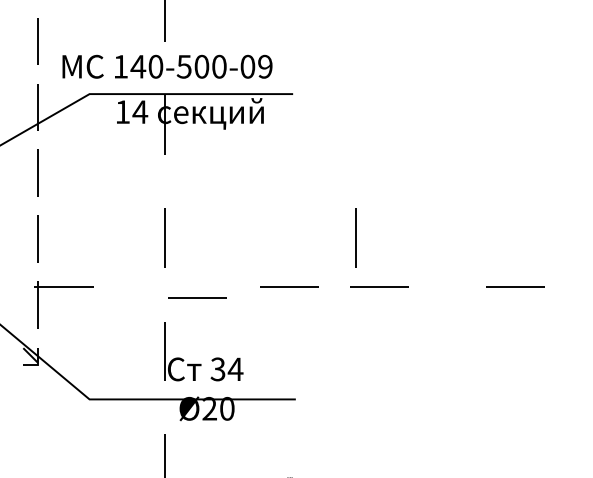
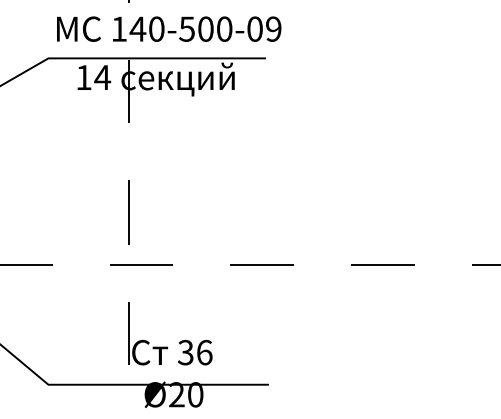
text: (167, 66) -> (169, 28), moved
line: (355, 237) -> (332, 211), removed
line: (379, 286) -> (382, 264), moved
line: (197, 297) -> (141, 264), moved
text: (235, 369) -> (204, 352), 34 -> 36

